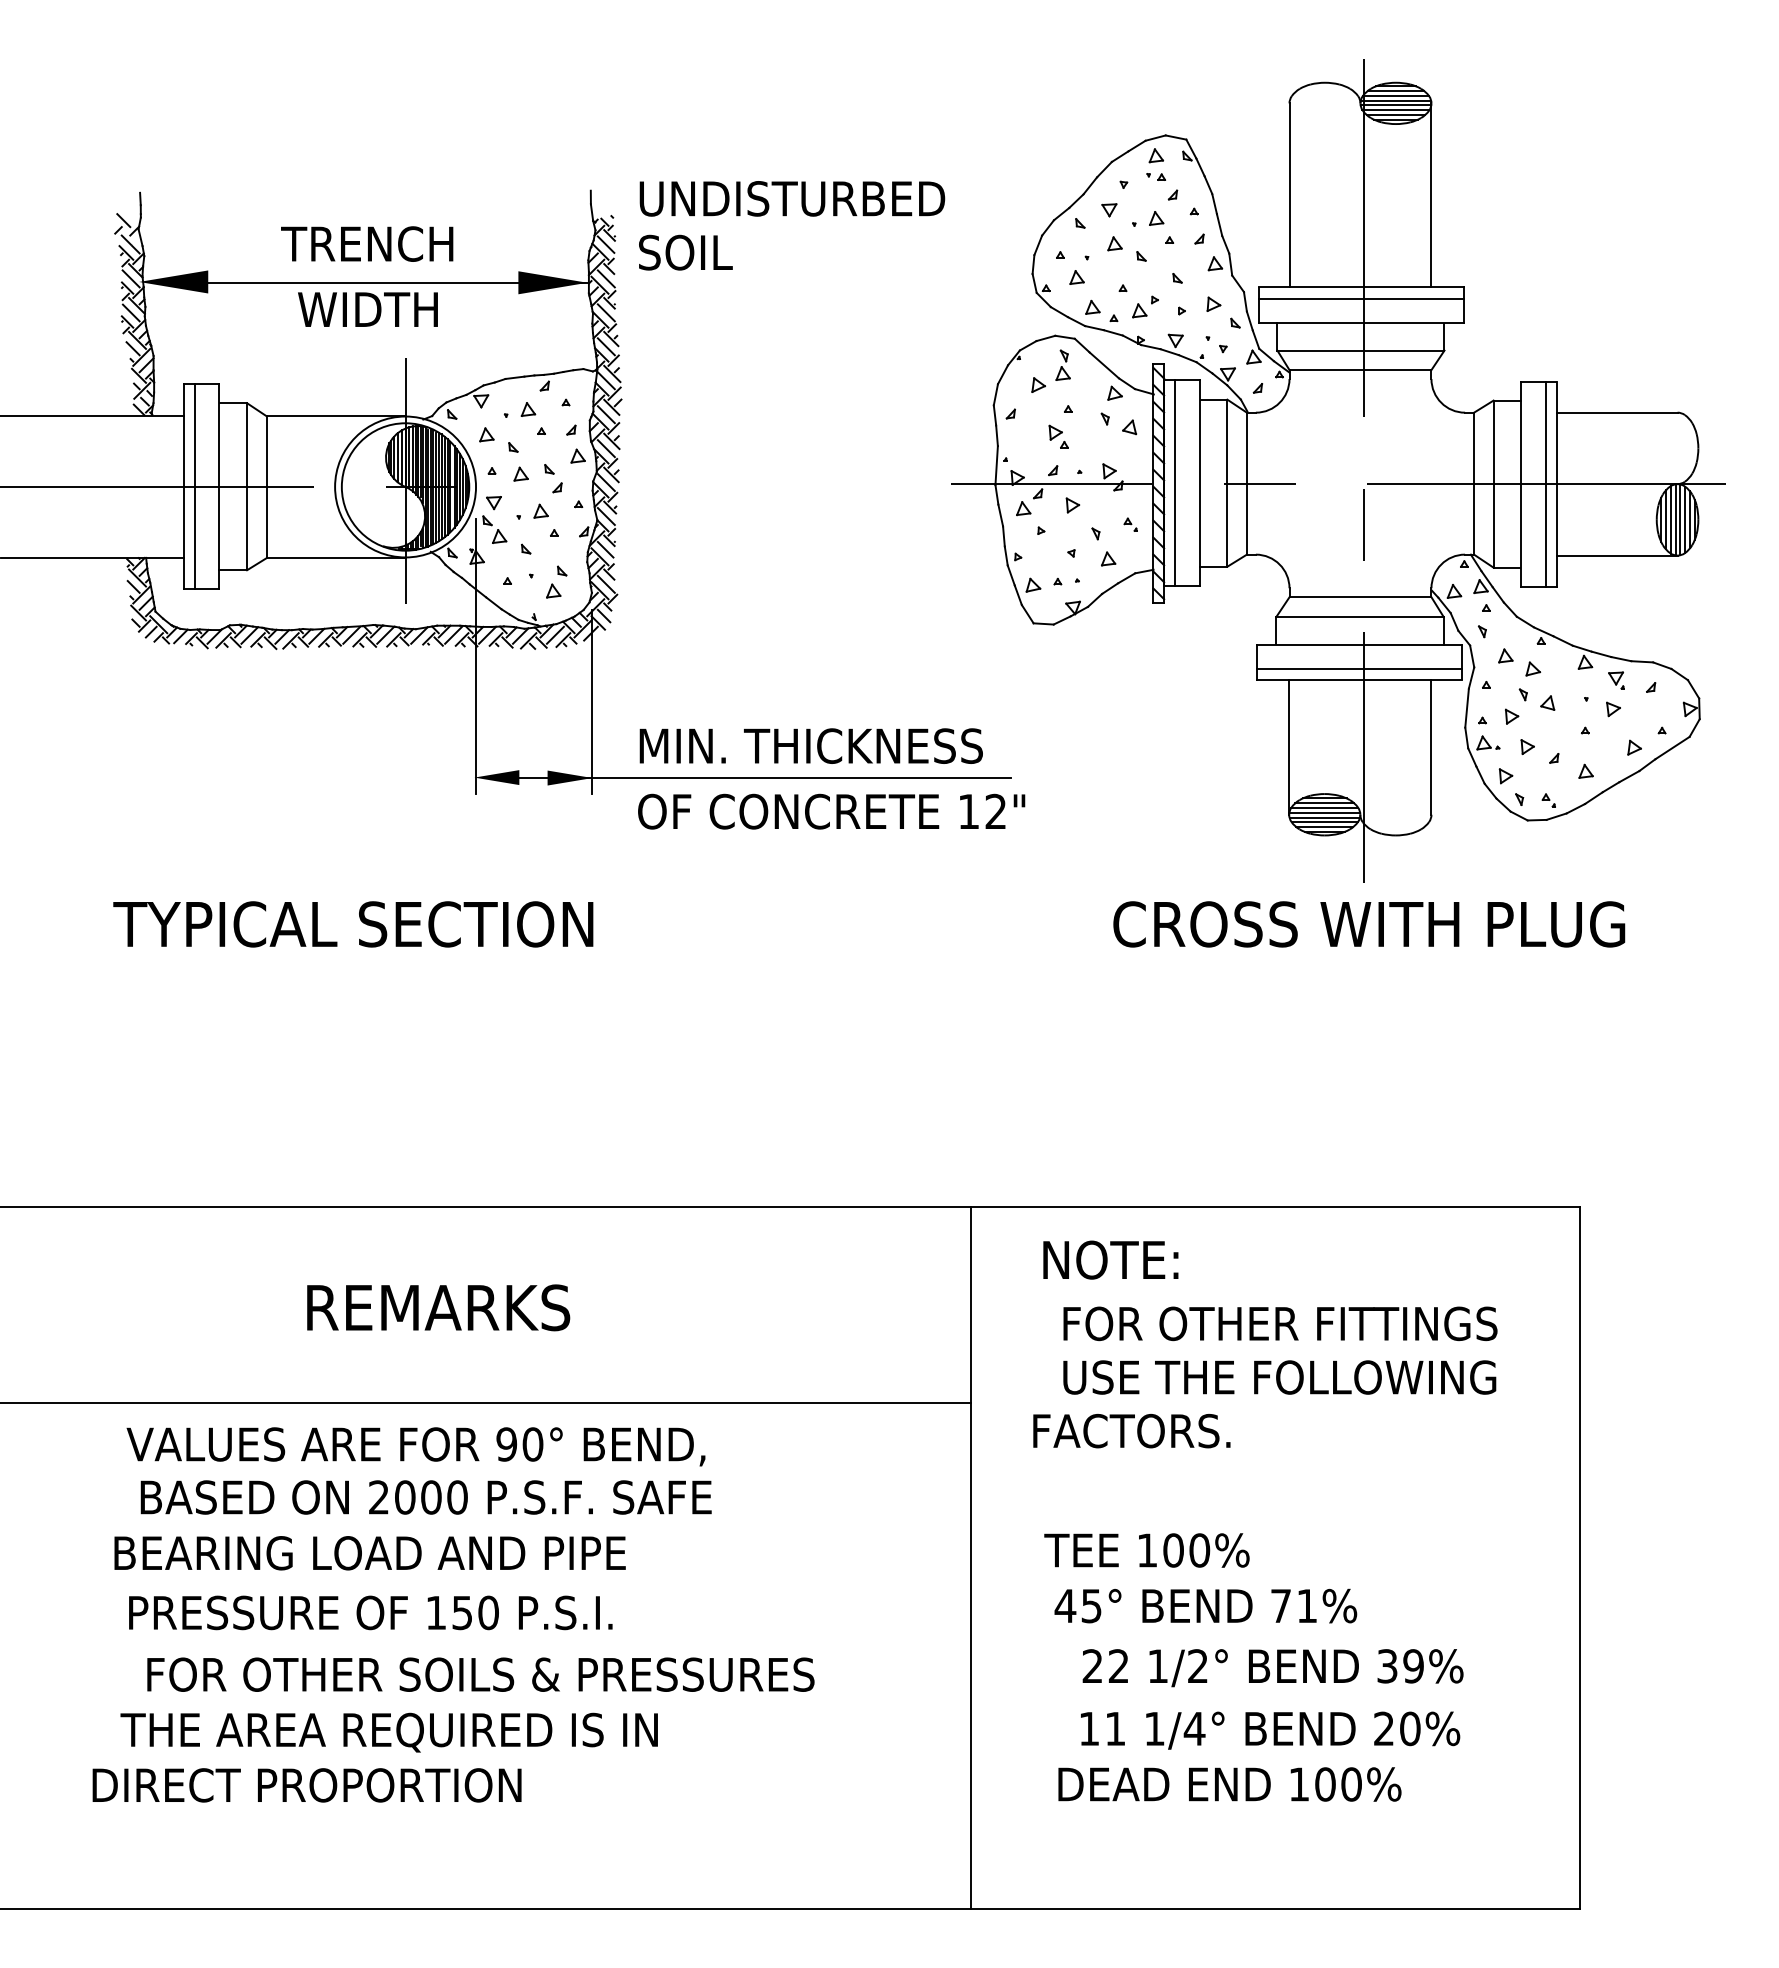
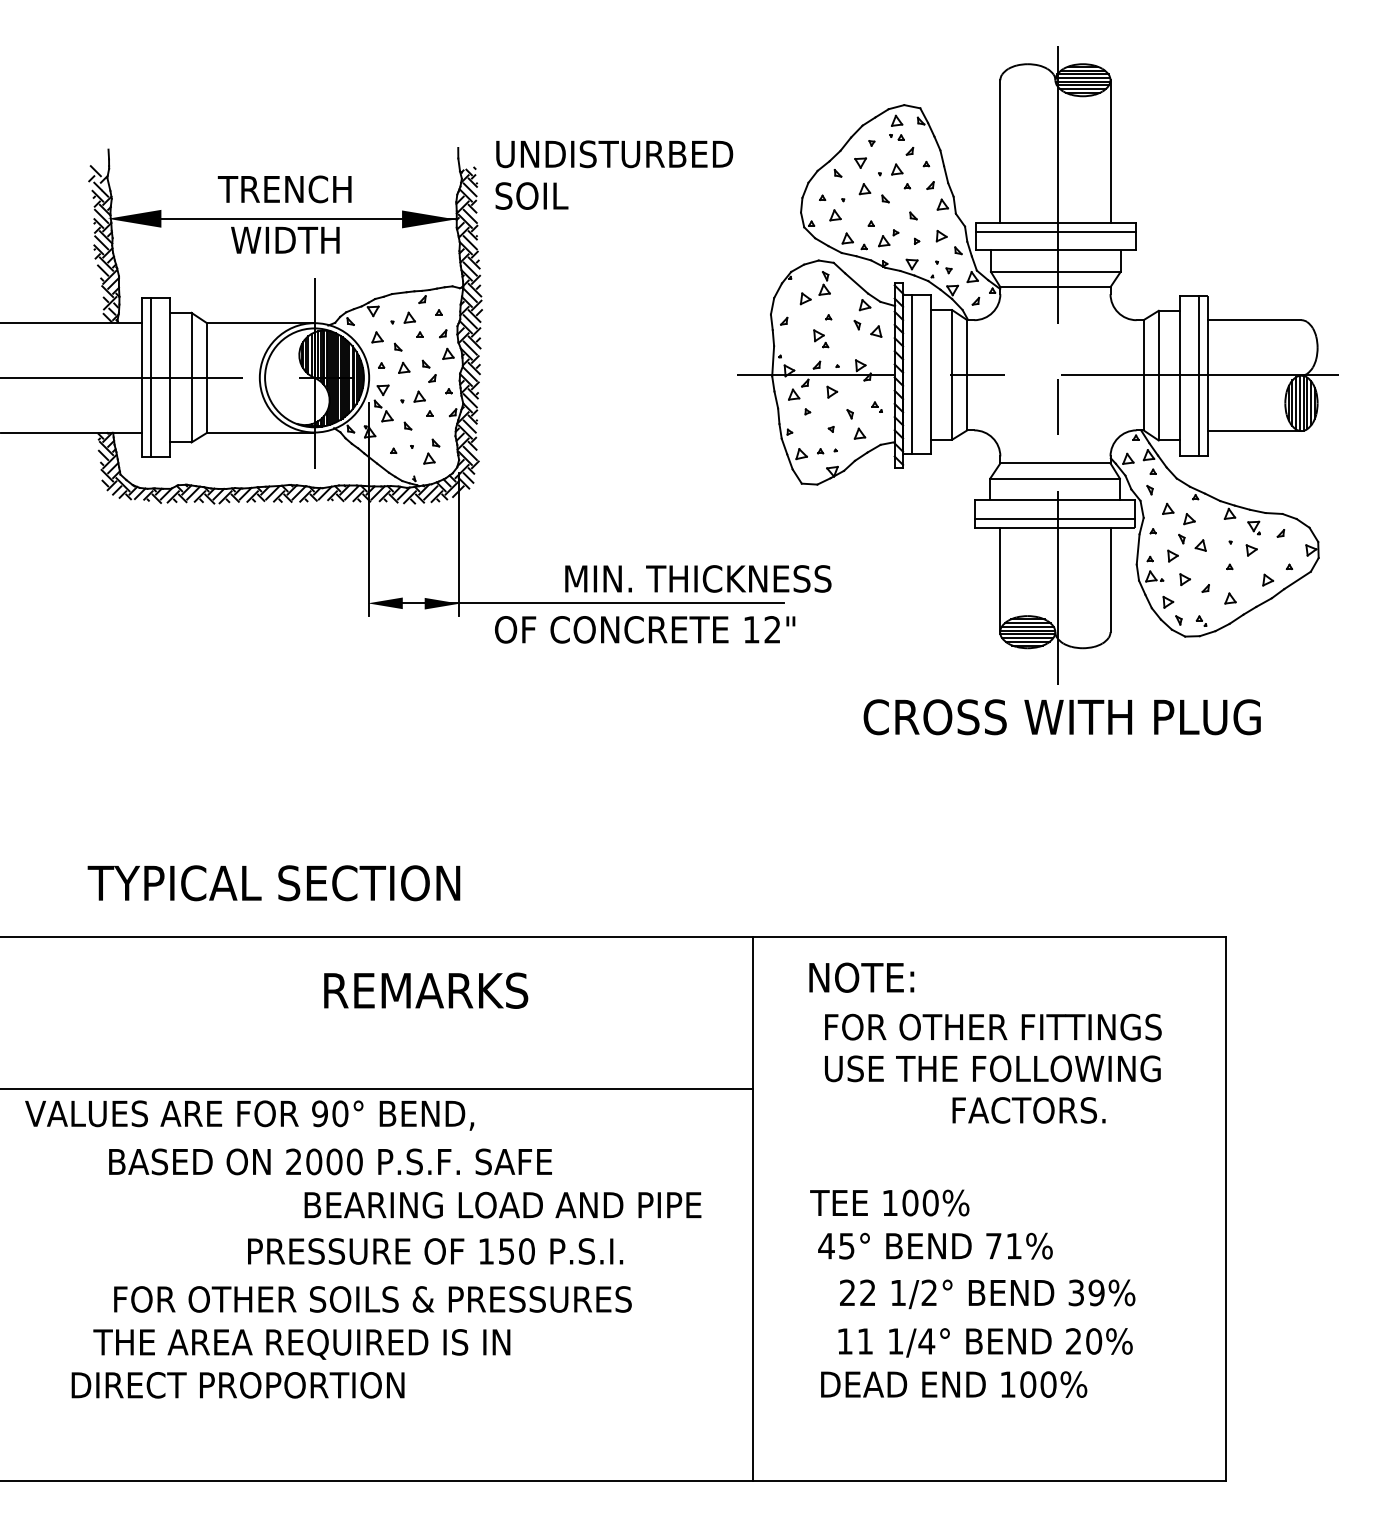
text: (811, 745) -> (698, 578), moved
text: (352, 924) -> (273, 883), moved
text: (439, 1307) -> (426, 990), moved
text: (1131, 1431) -> (1028, 1110), moved
text: (415, 1446) -> (249, 1115), moved
text: (369, 1552) -> (502, 1204), moved
text: (370, 1612) -> (435, 1251), moved

